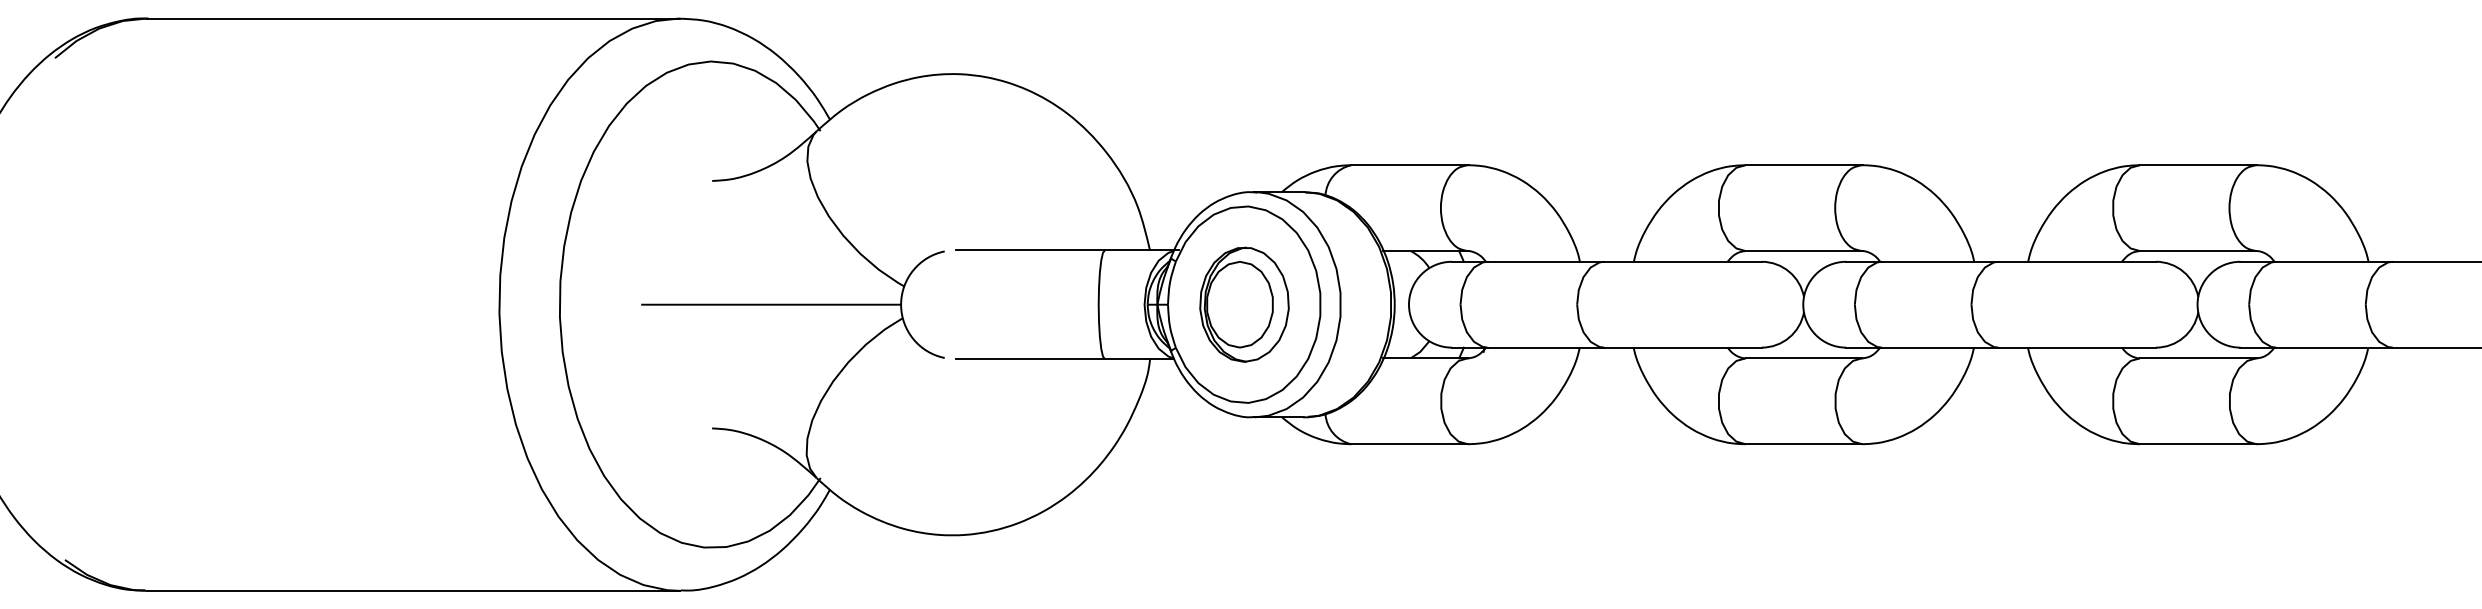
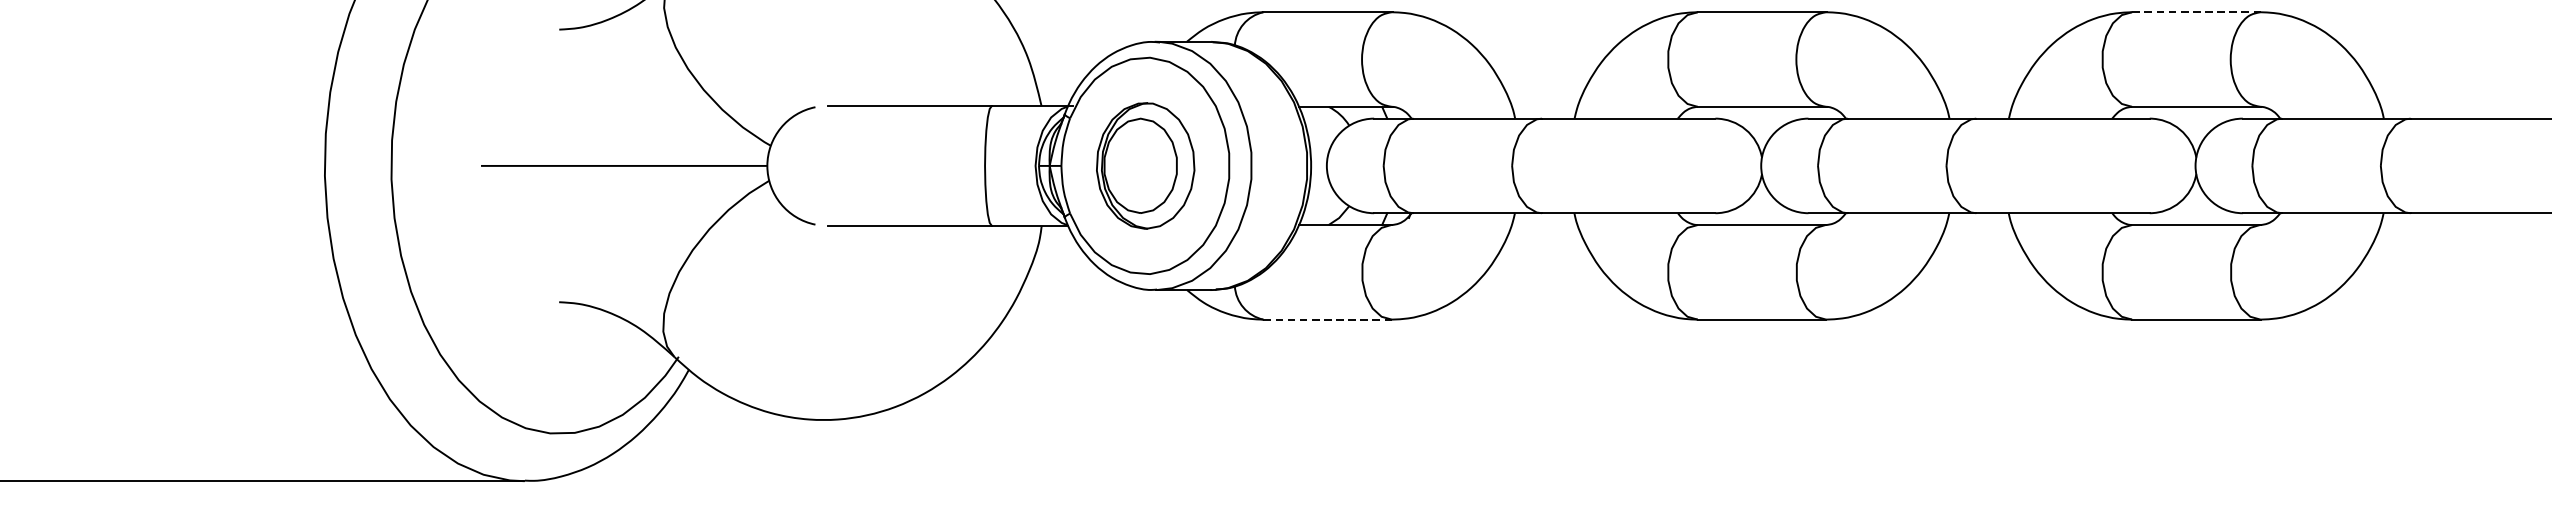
line: (2198, 165) -> (2196, 12), solid -> dashed
line: (1410, 444) -> (1328, 319), solid -> dashed

